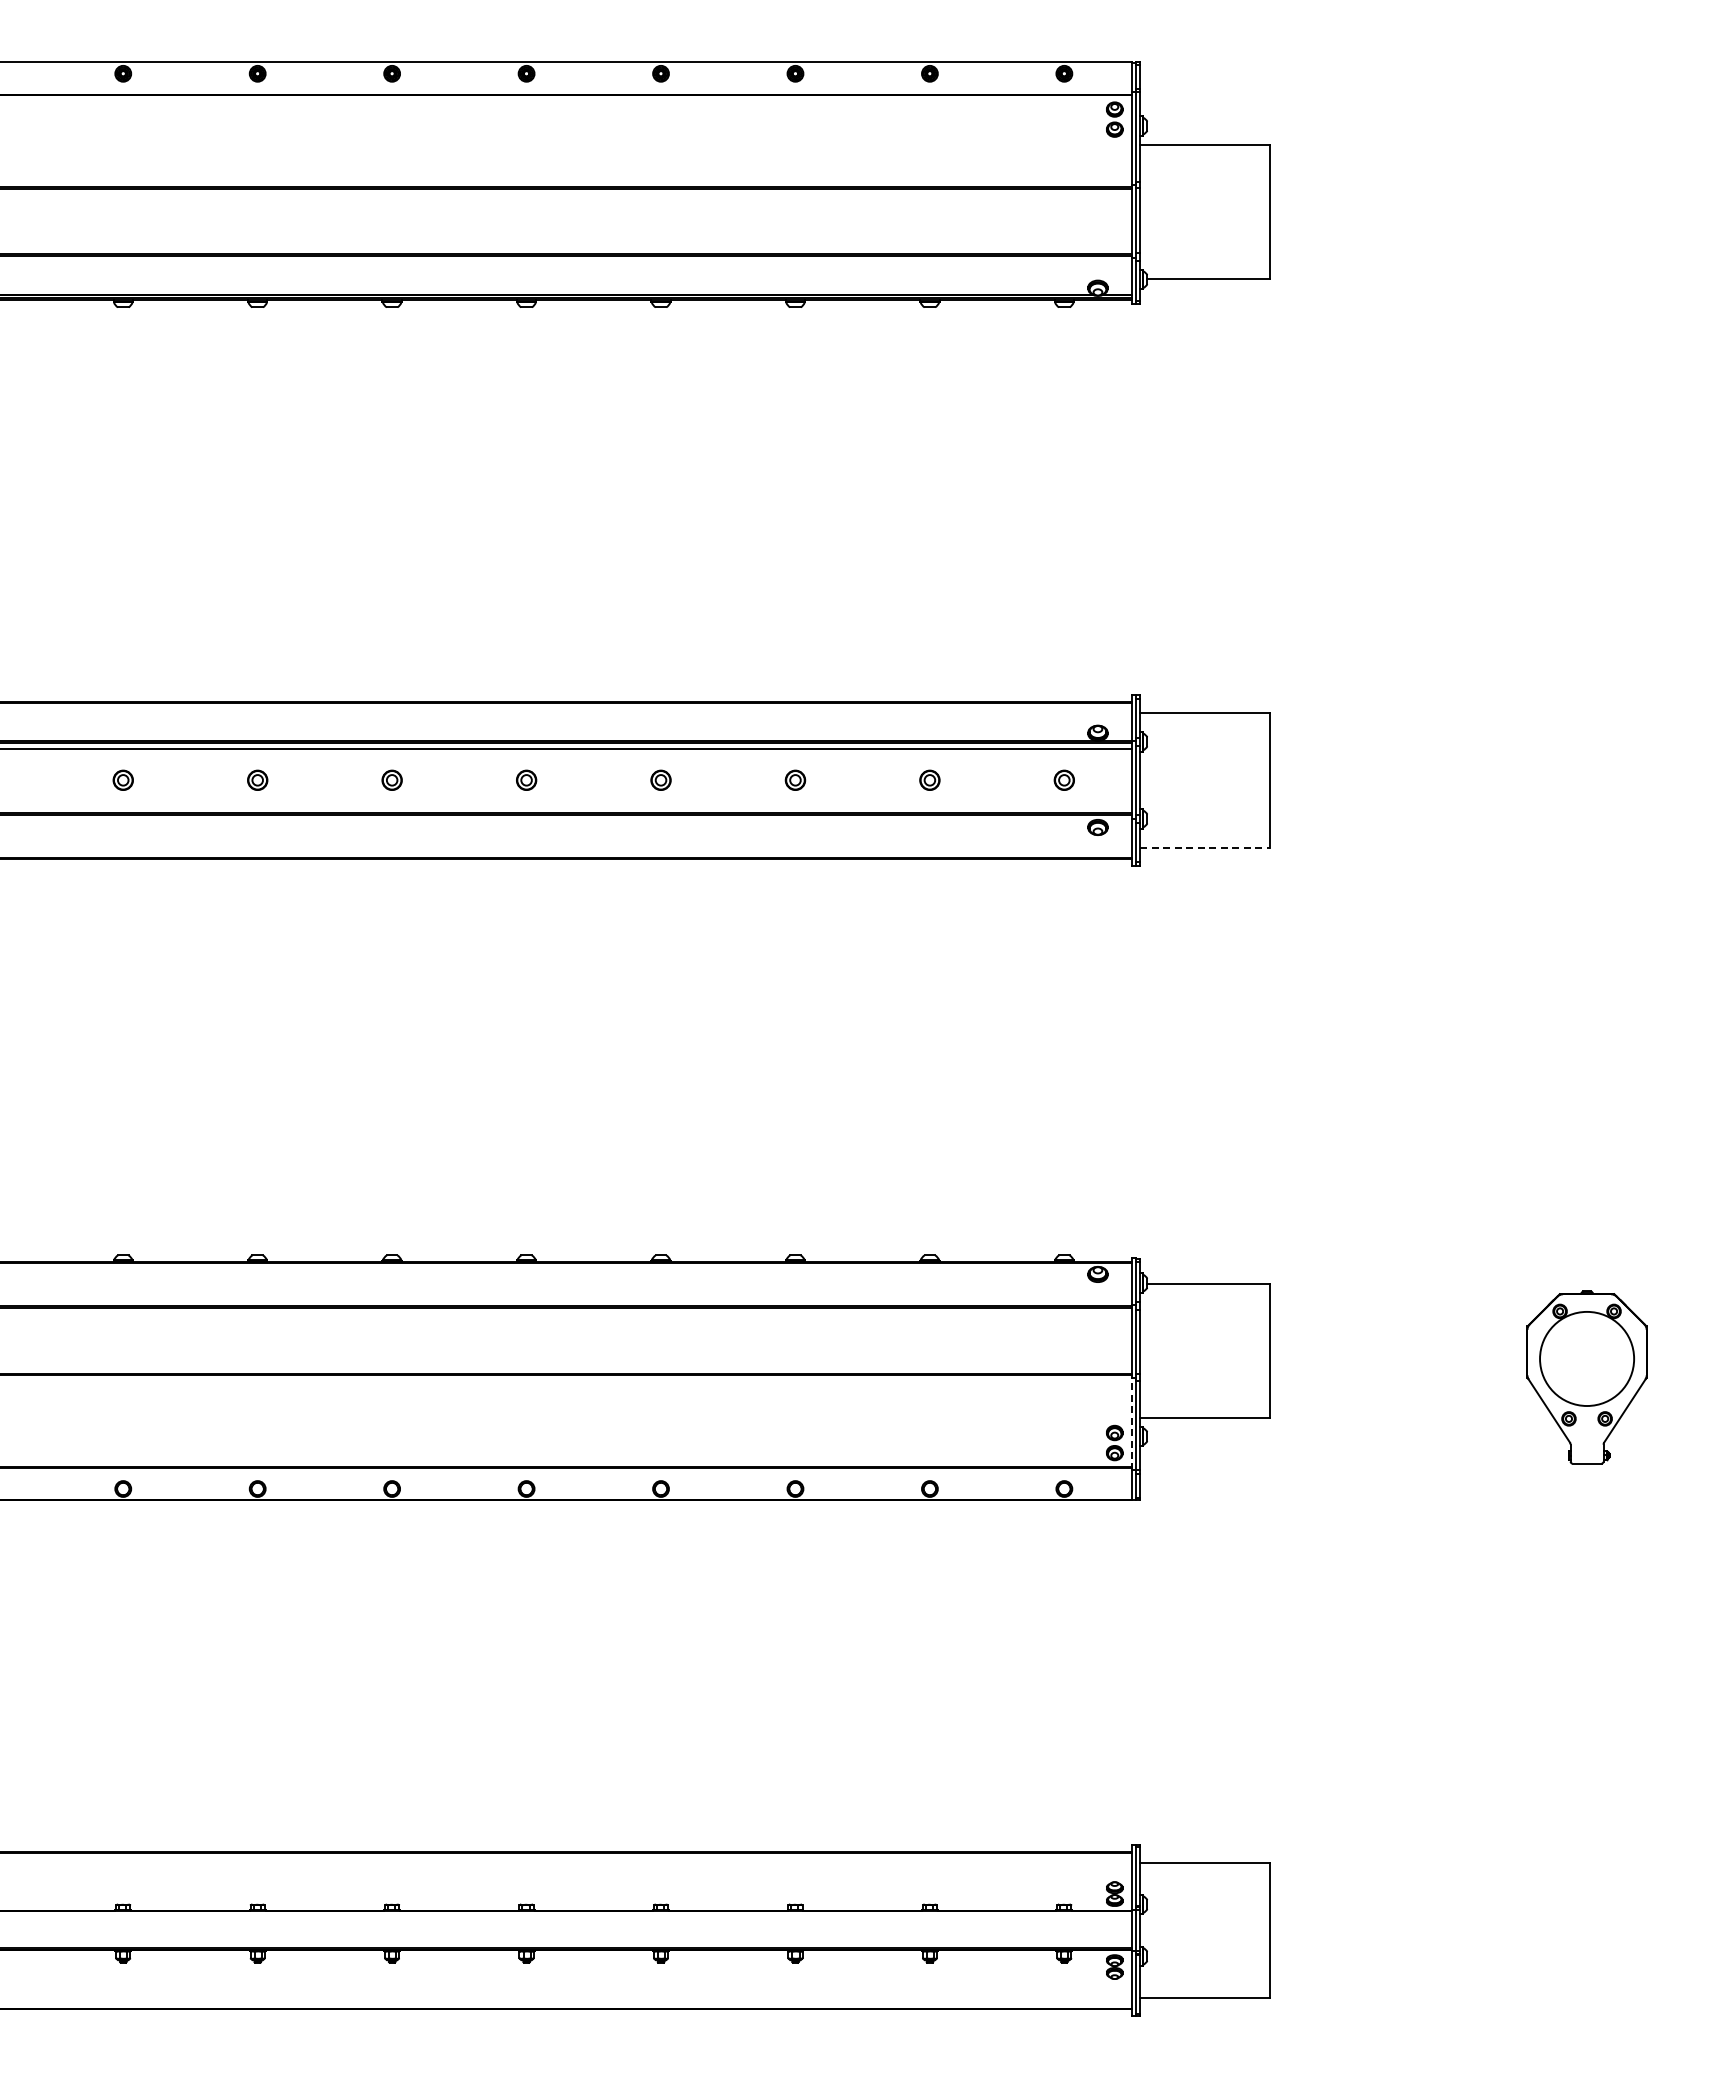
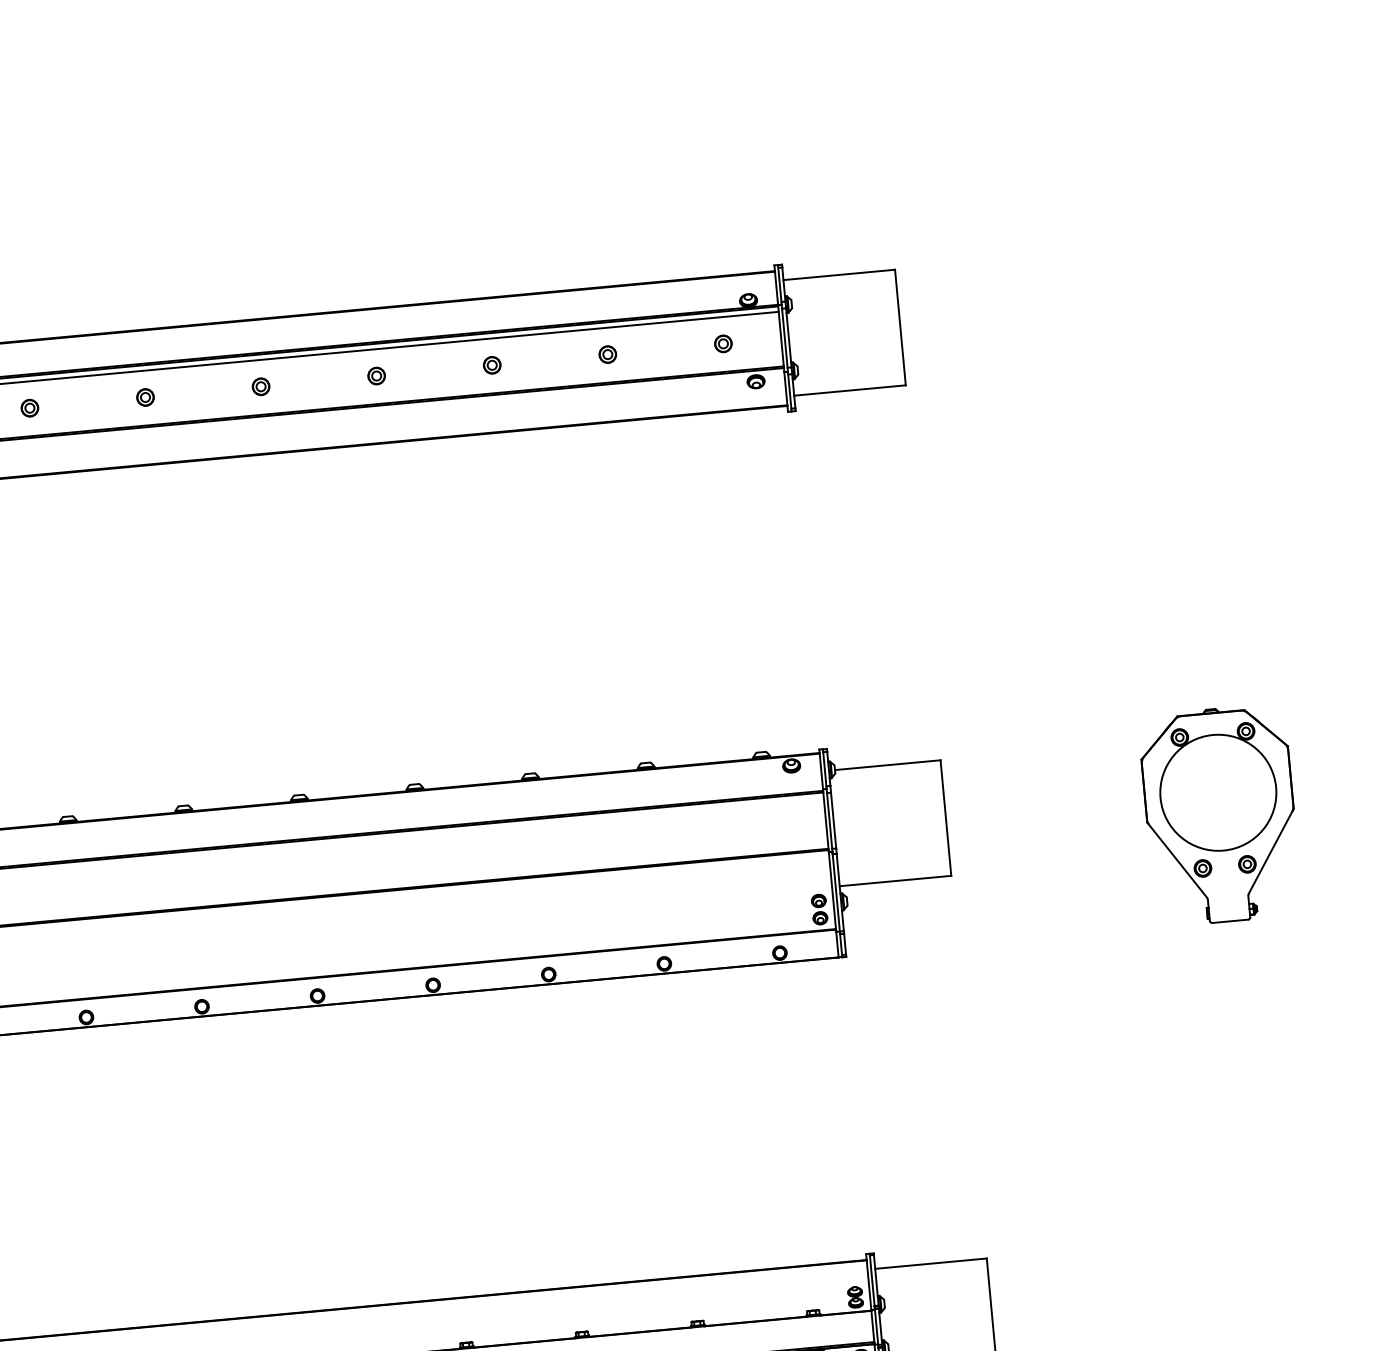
line: (1205, 847) -> (850, 390), dashed -> solid
part: (1586, 1377) -> (1219, 815), size x1.43
line: (1131, 1423) -> (832, 891), dashed -> solid

